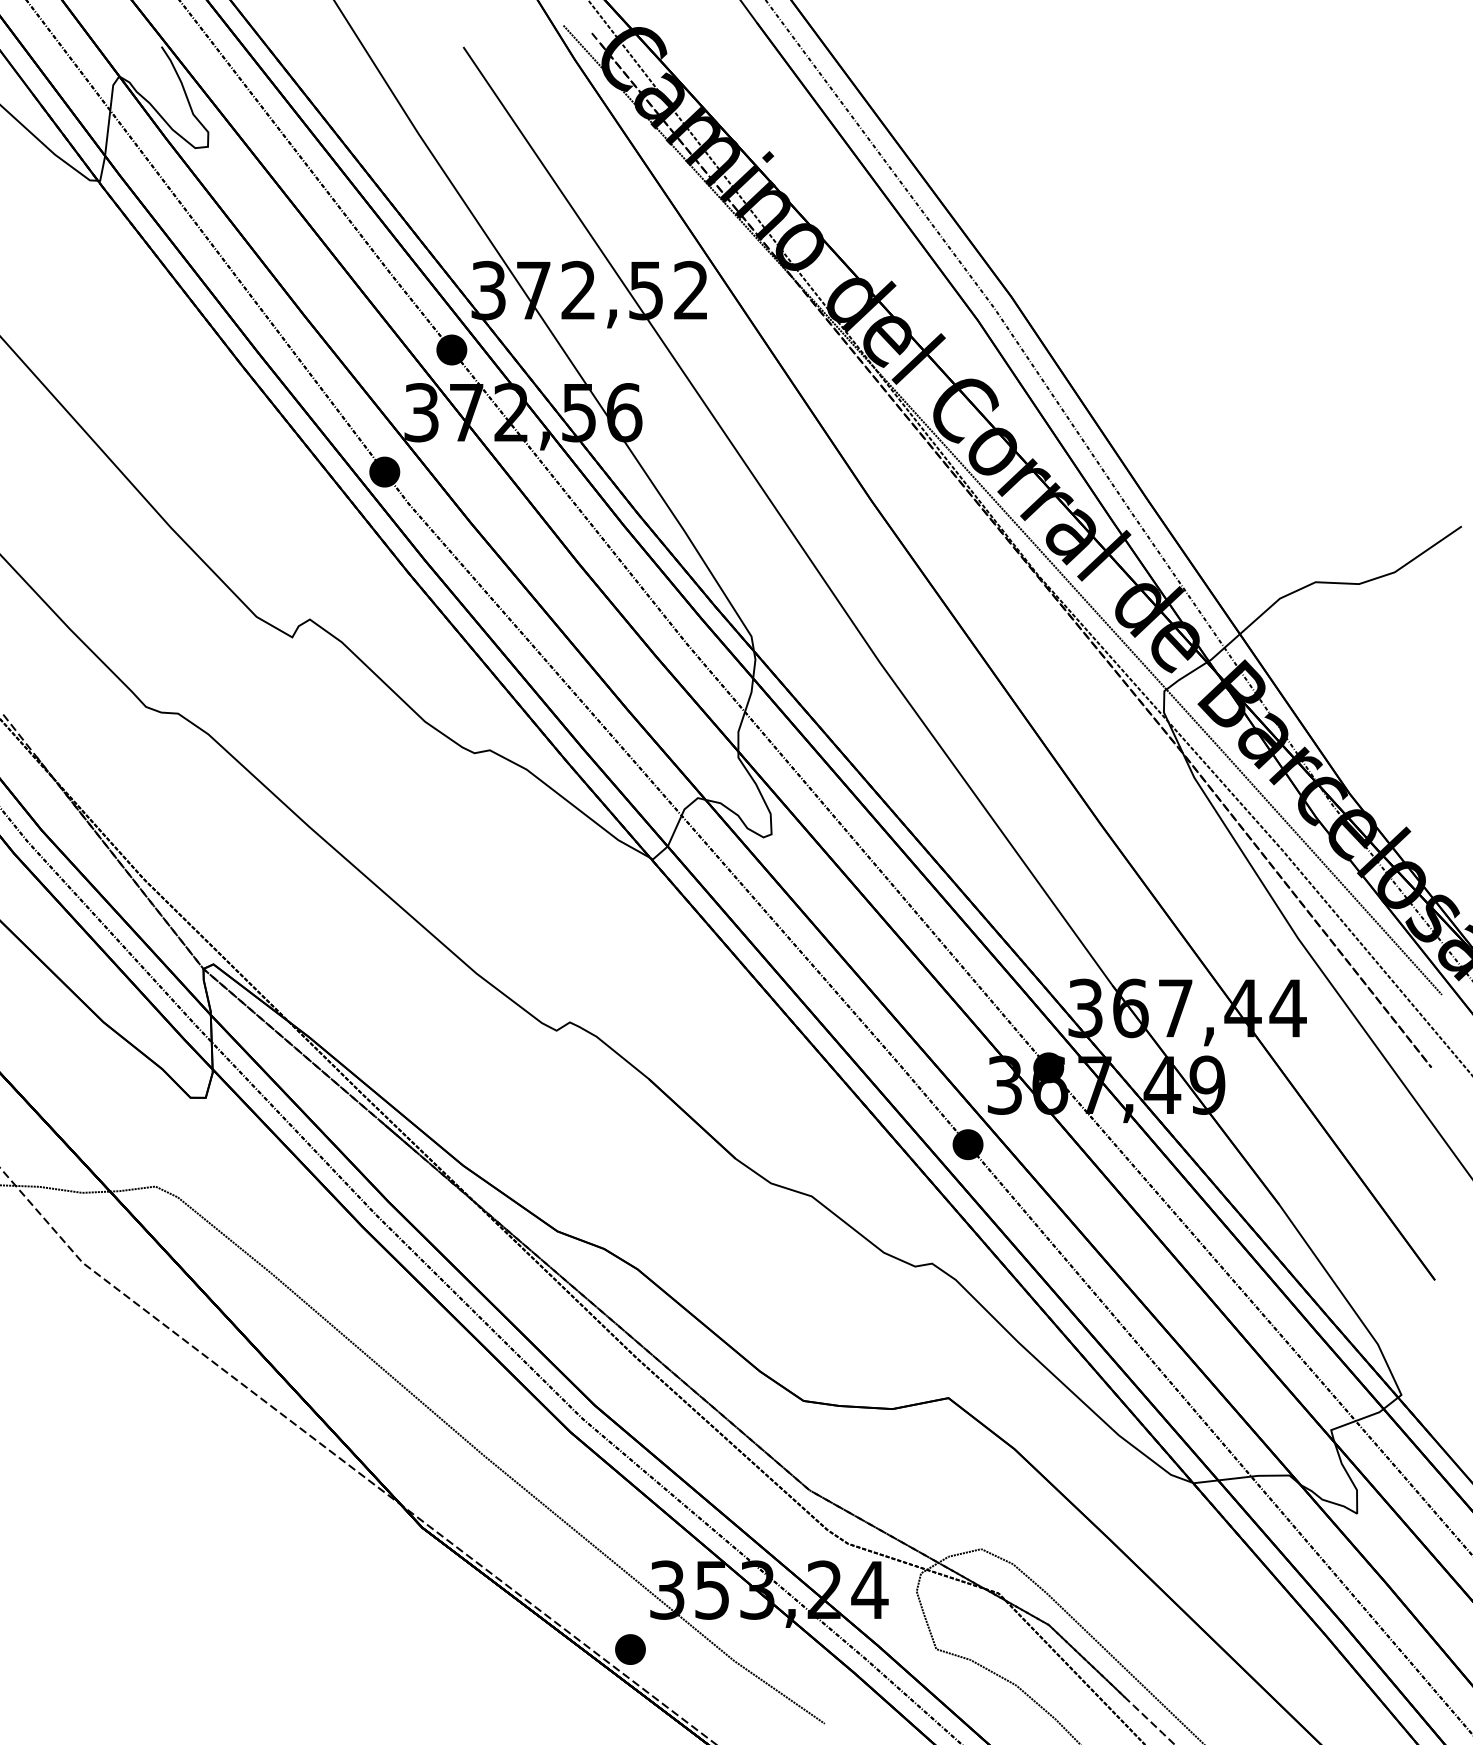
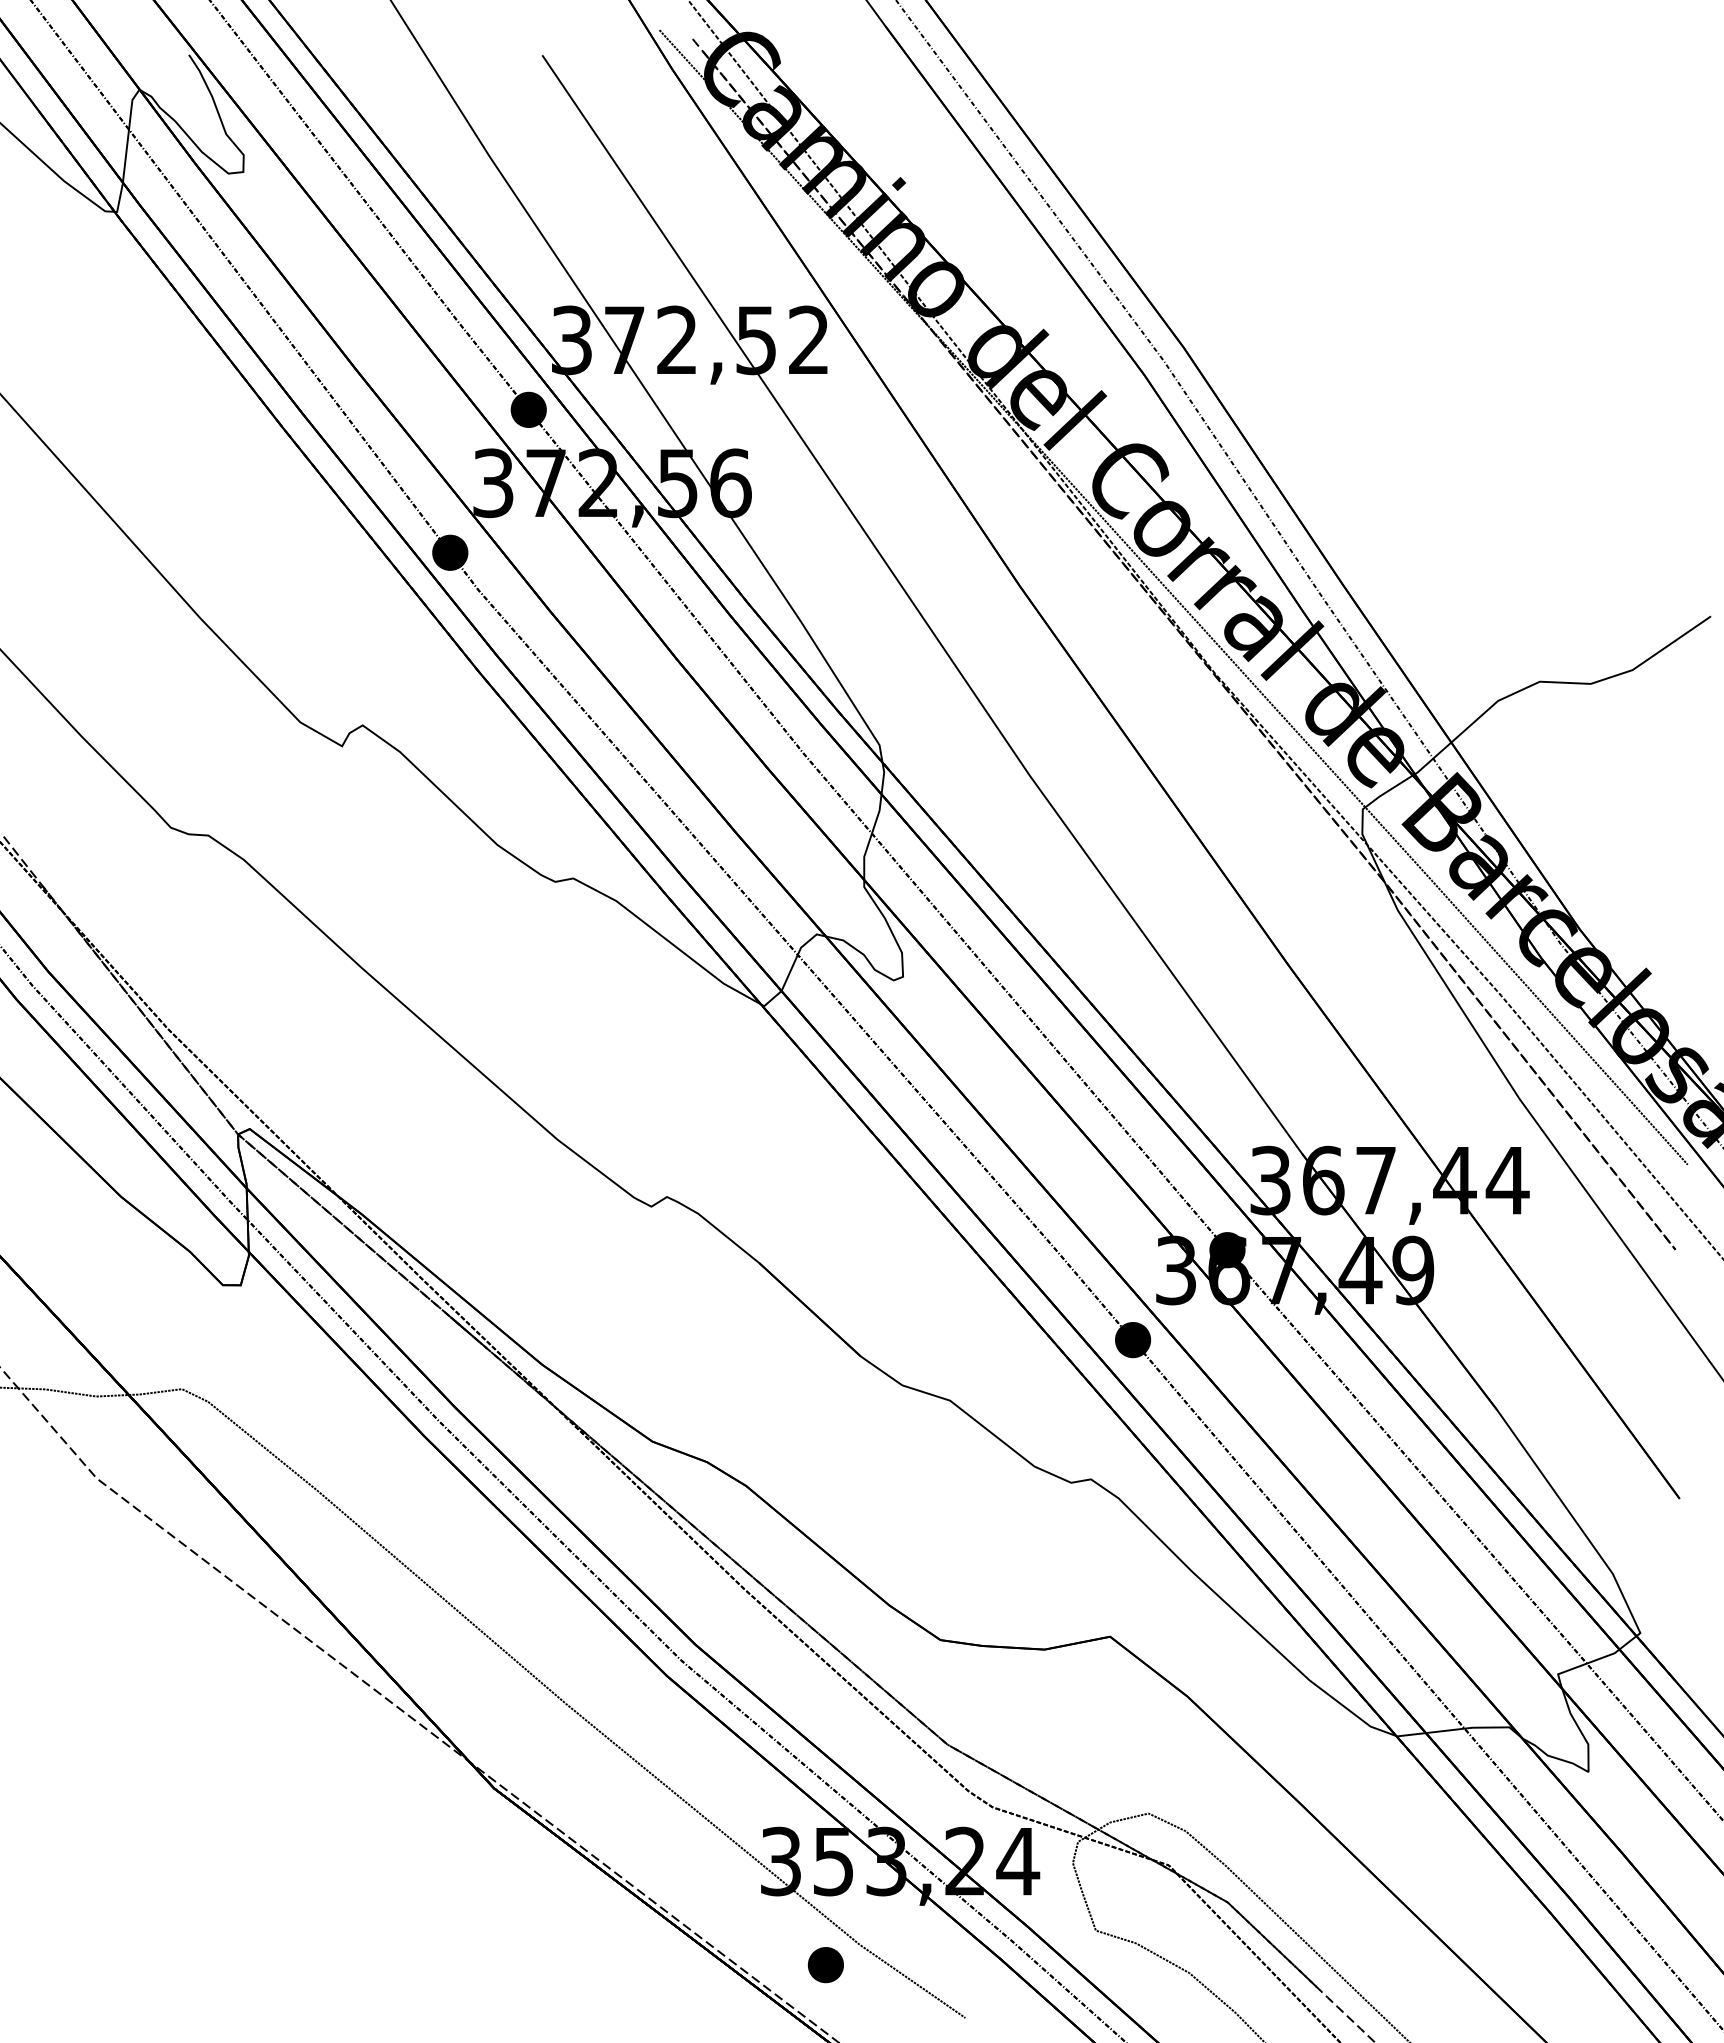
part: (630, 1649) -> (825, 1965), moved

